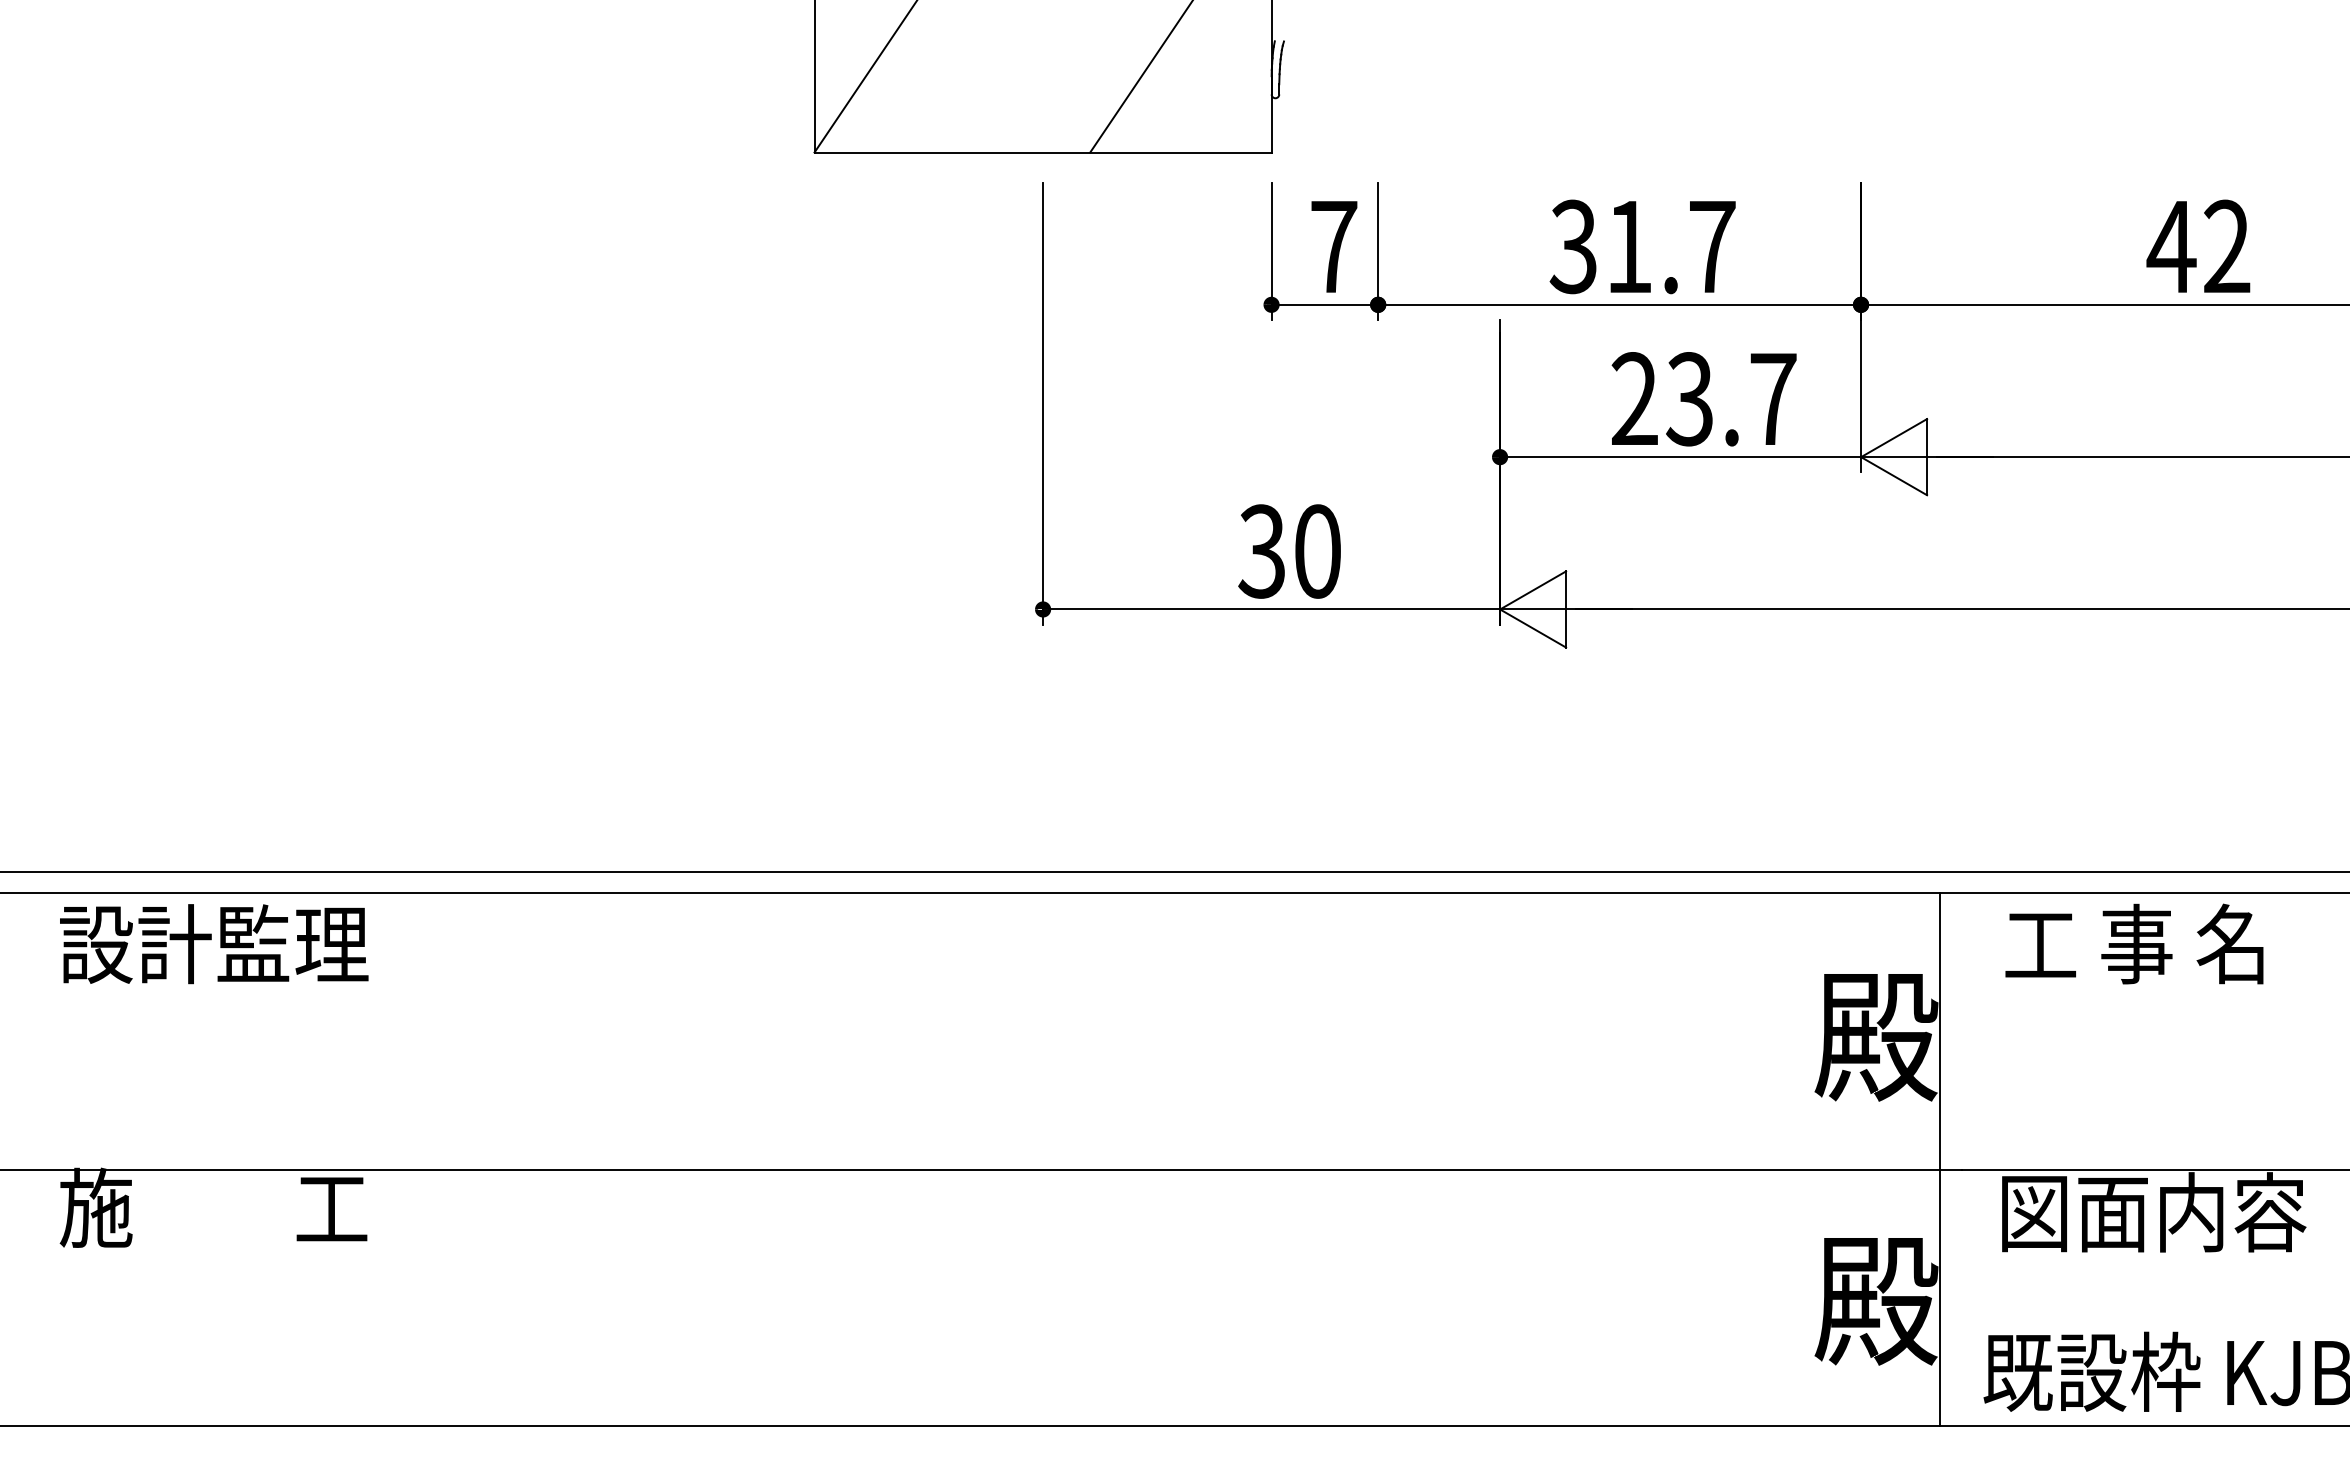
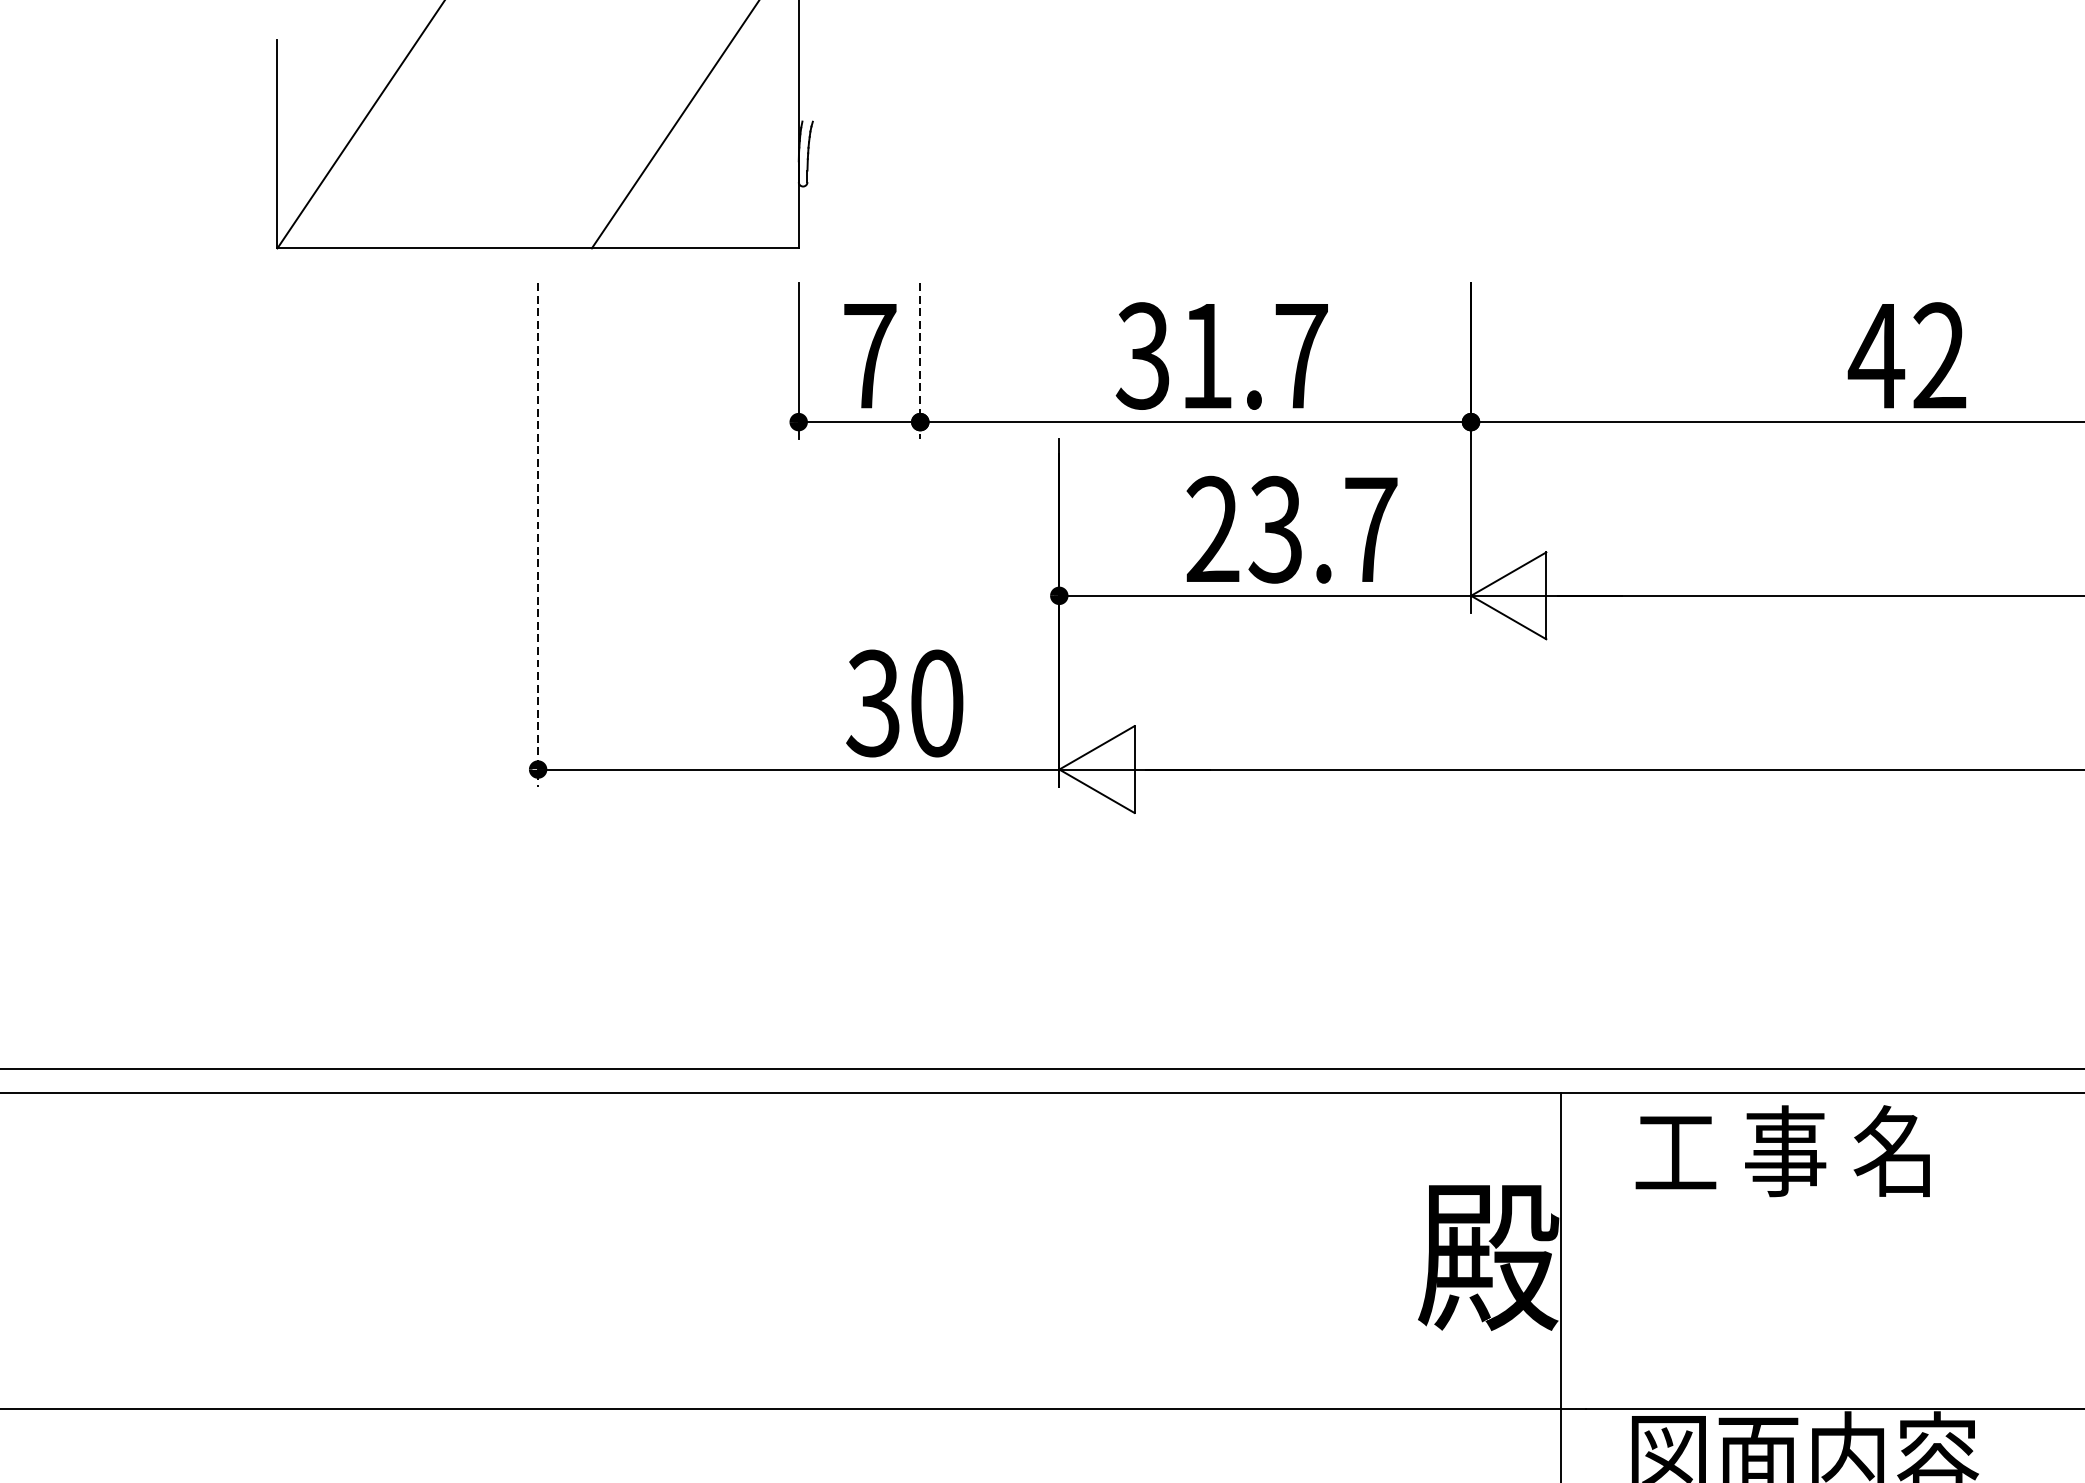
text: (2198, 245) -> (1907, 354), moved
line: (1378, 251) -> (920, 361), solid -> dashed
line: (1043, 403) -> (538, 534), solid -> dashed
text: (1289, 551) -> (904, 703), moved

